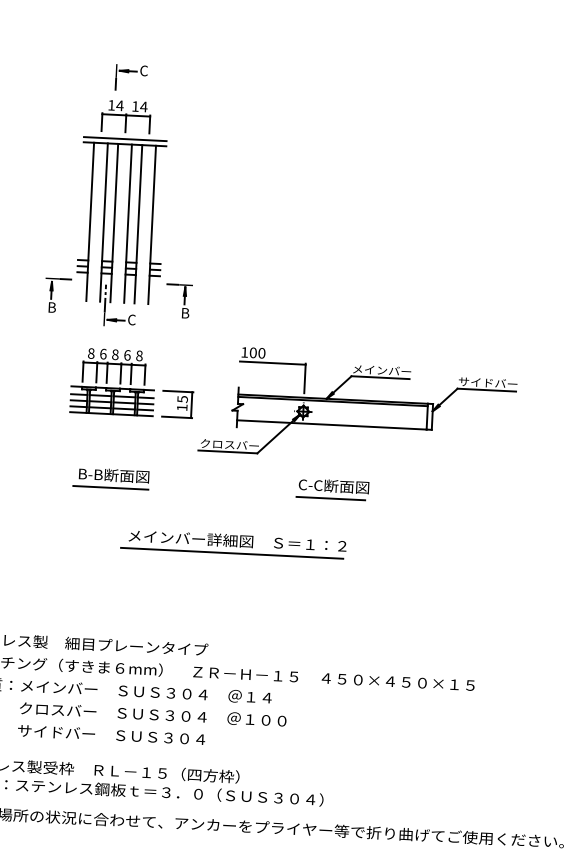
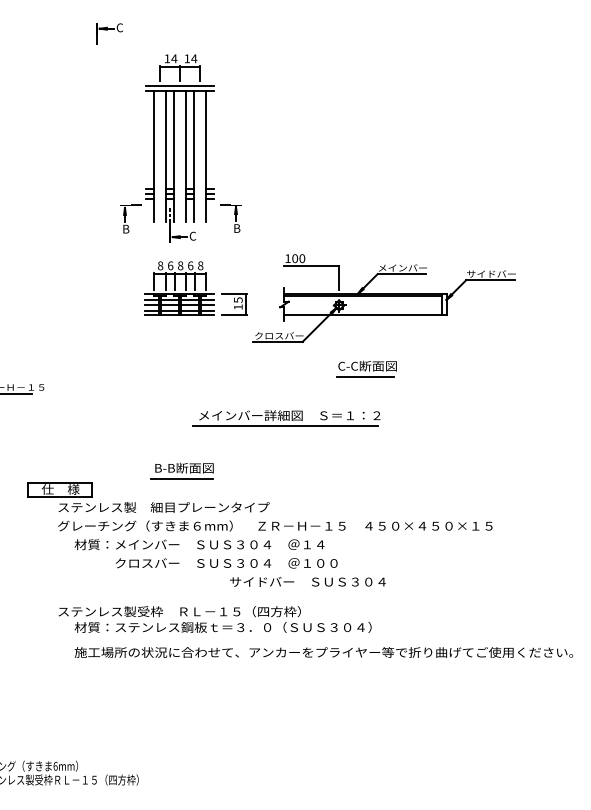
part: (131, 77) -> (109, 33), moved
part: (110, 478) -> (181, 470), moved
text: (111, 734) -> (307, 581), moved

